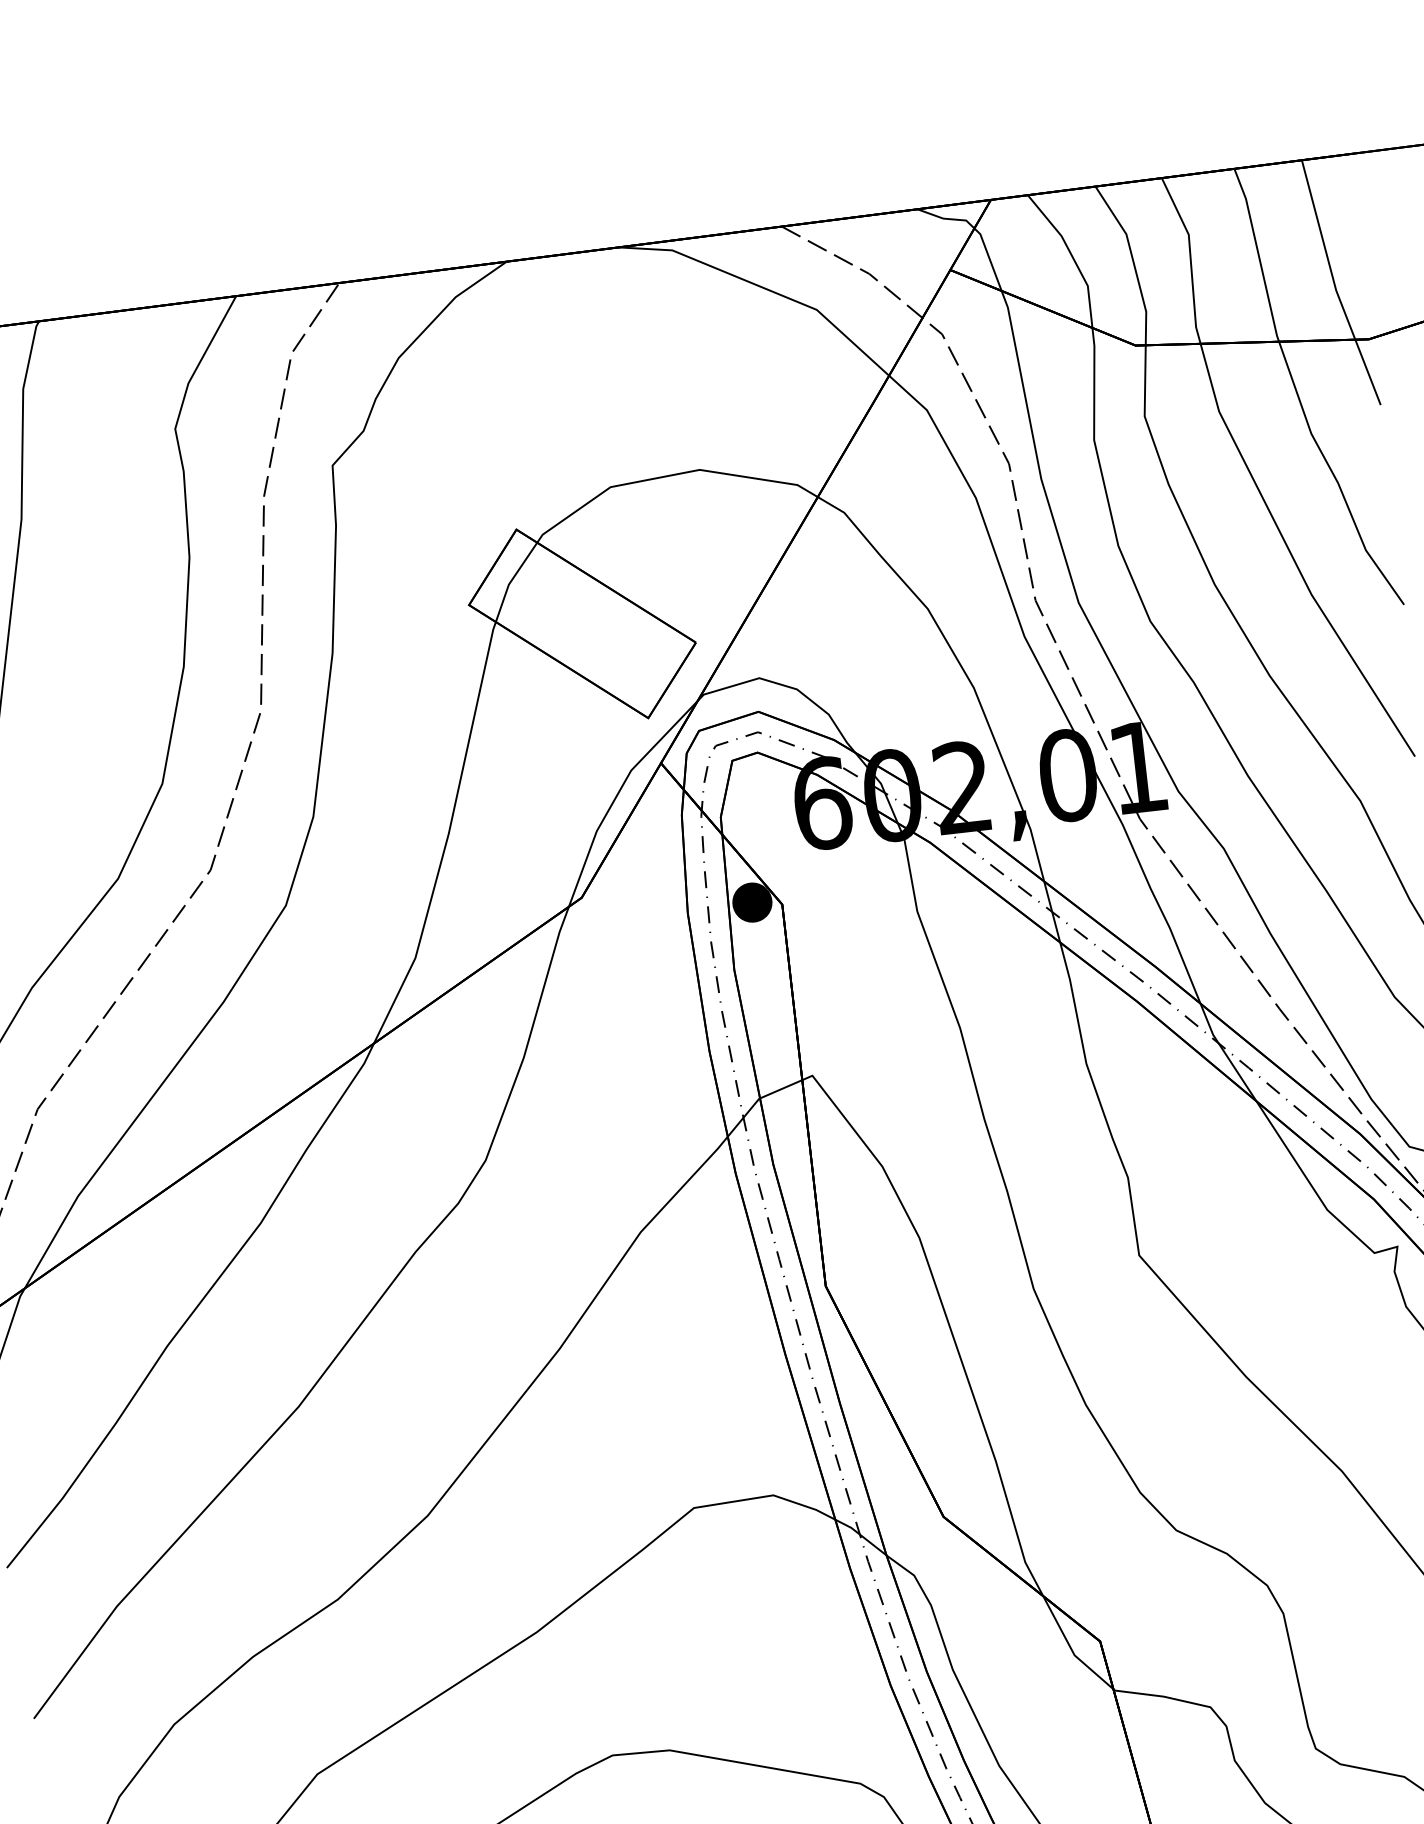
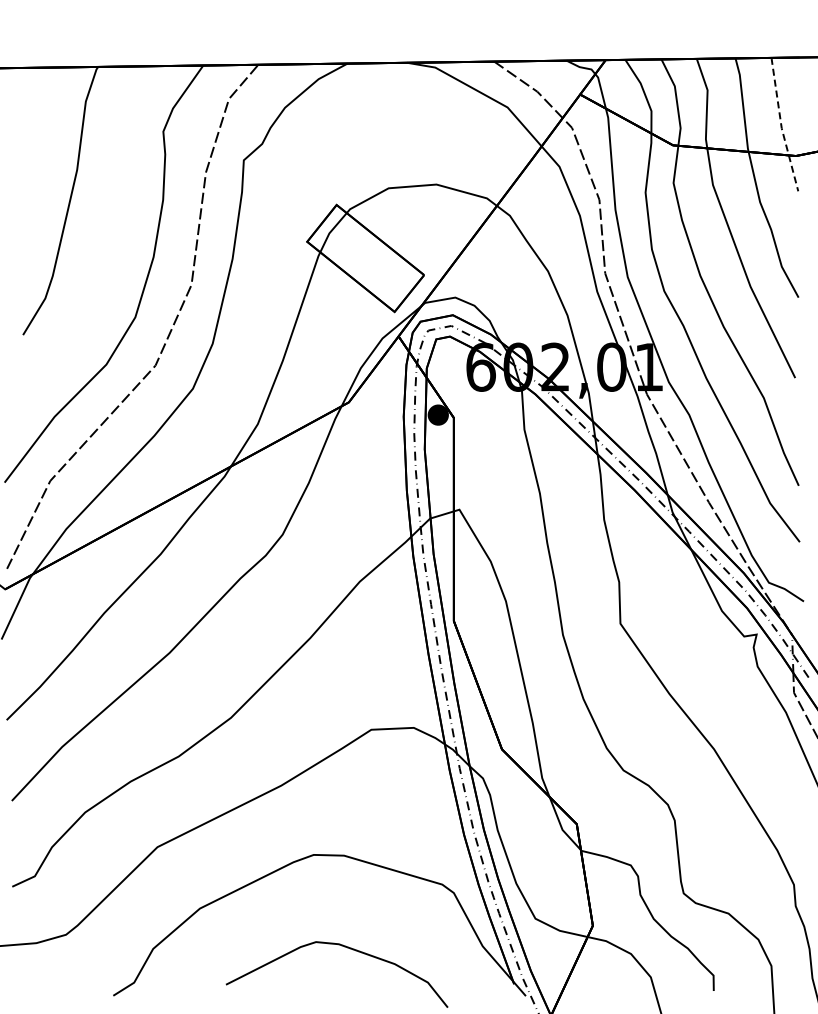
line: (1334, 283) -> (781, 124), solid -> dashed

